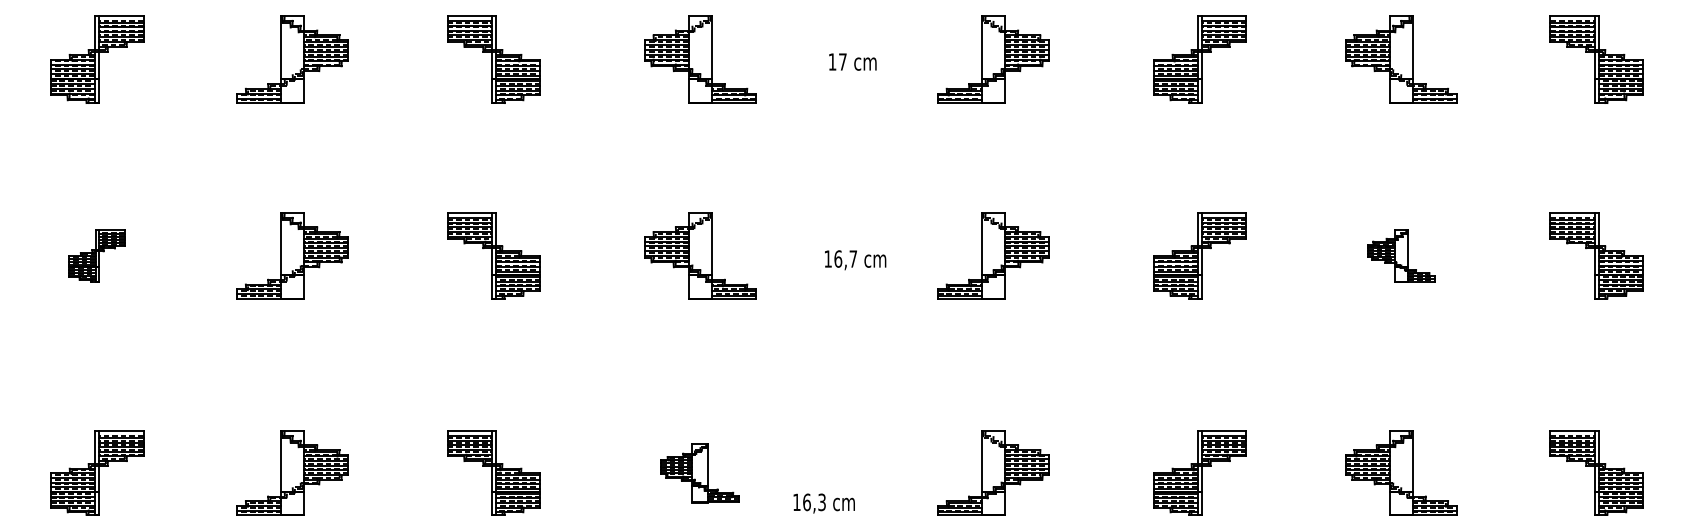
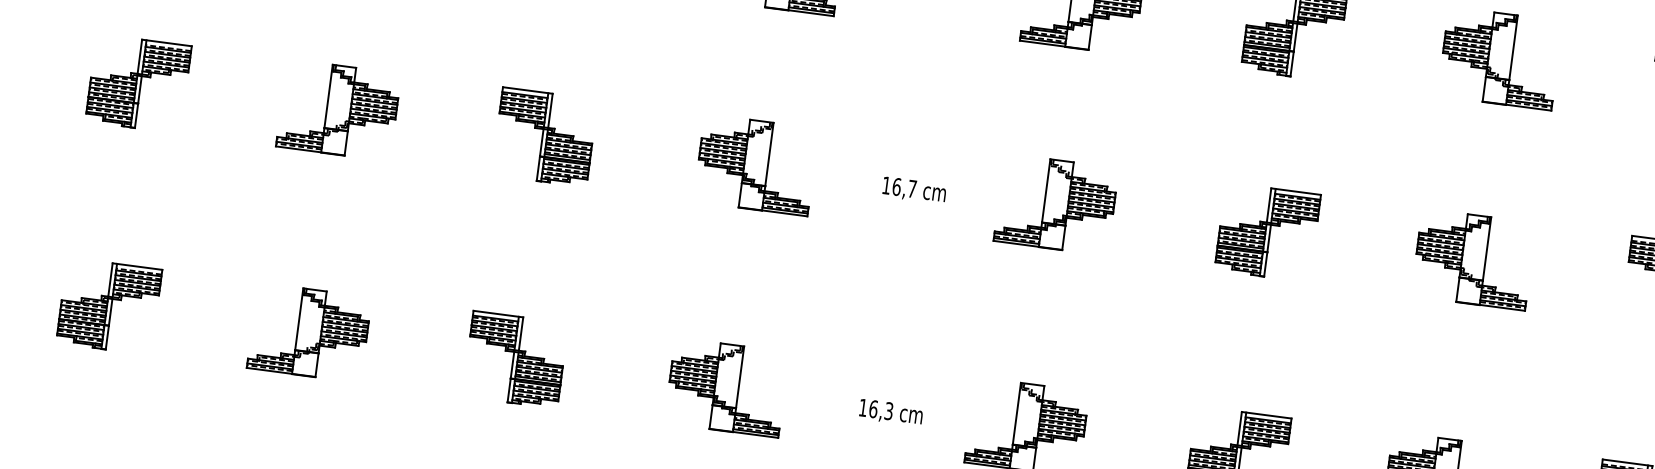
part: (97, 255) -> (138, 83), size x1.67
part: (1401, 255) -> (1474, 259), size x1.67
part: (700, 472) -> (727, 386), size x1.43
text: (823, 503) -> (890, 412), moved

